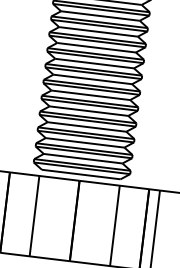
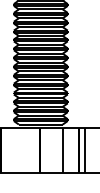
line: (33, 215) -> (17, 150), removed

